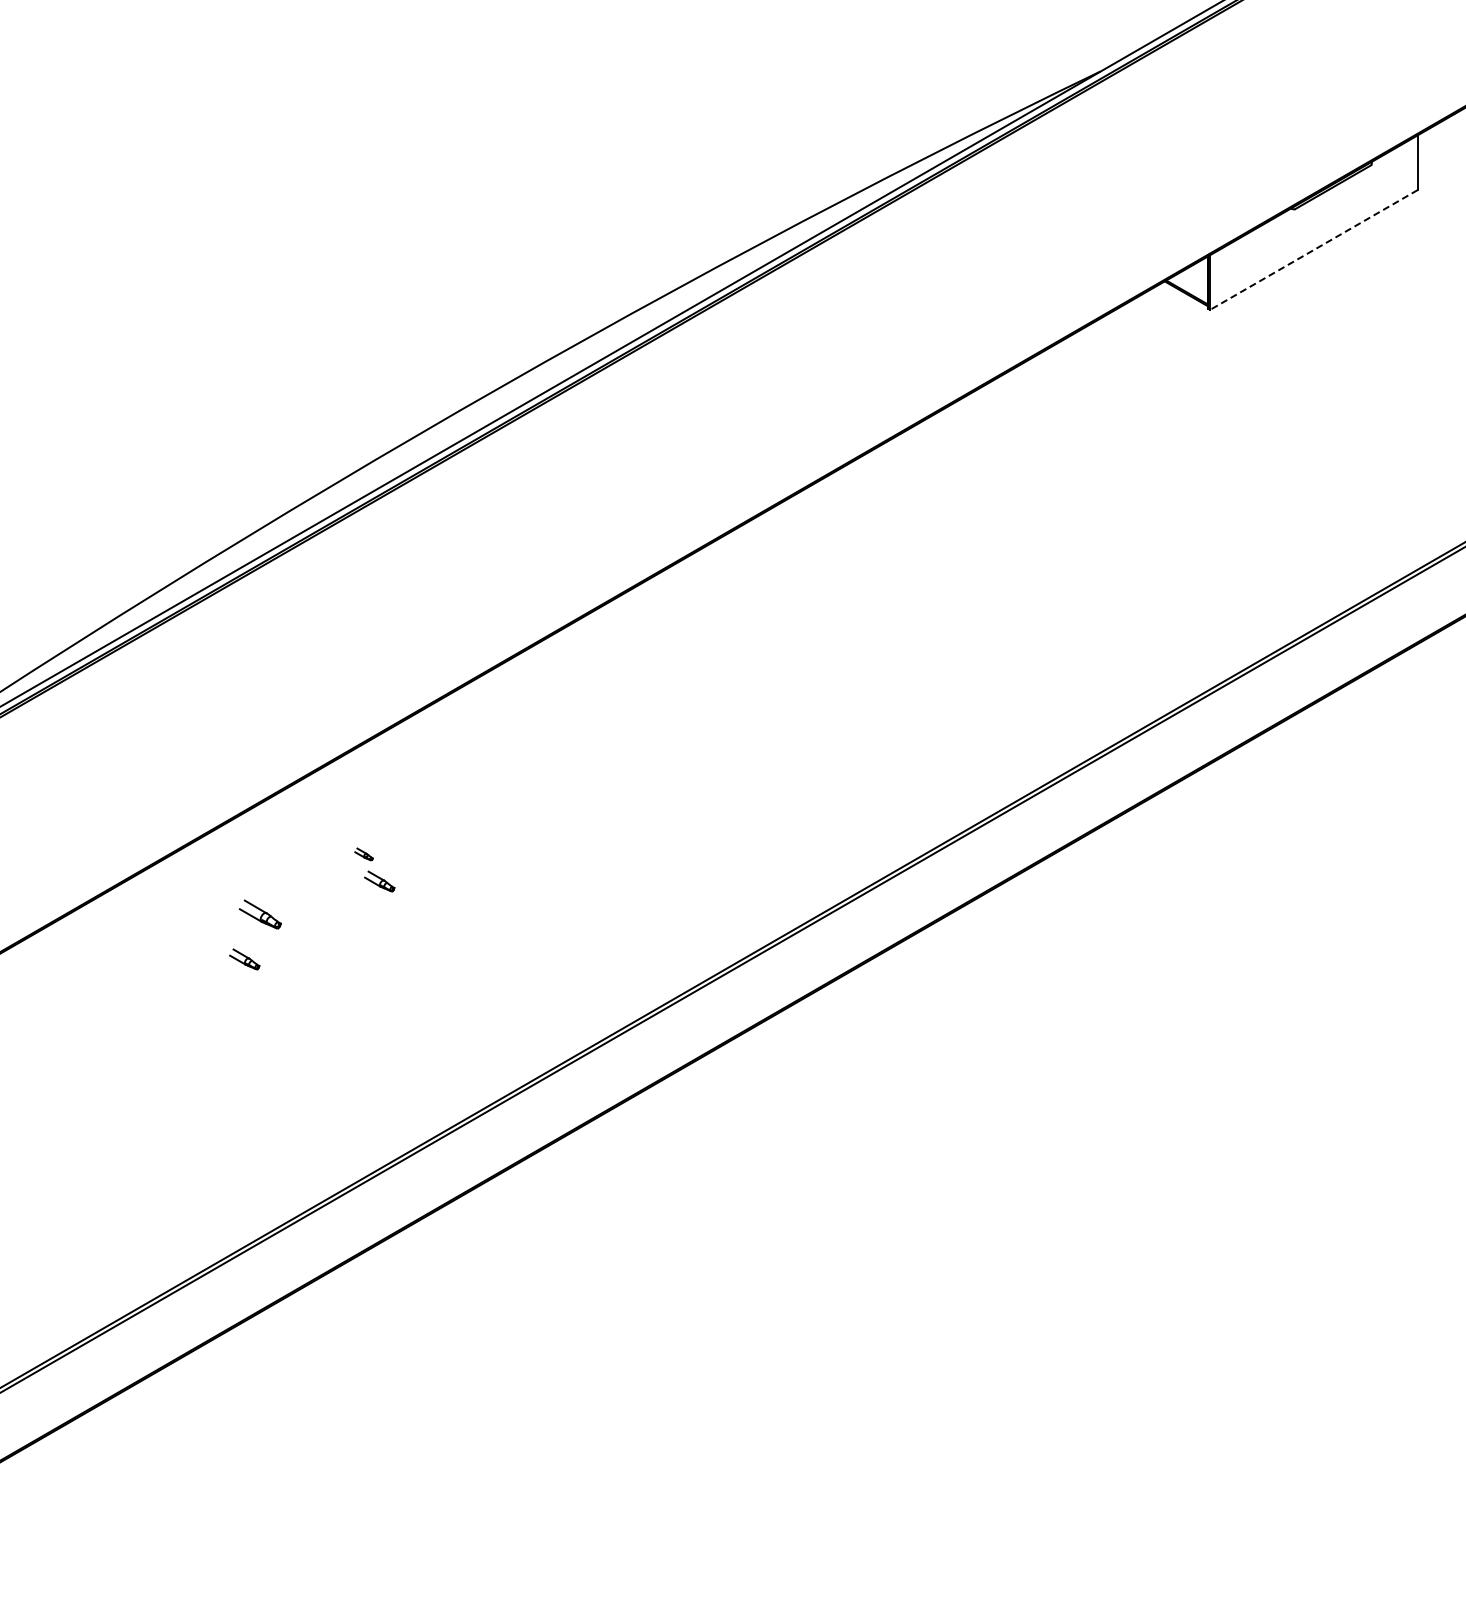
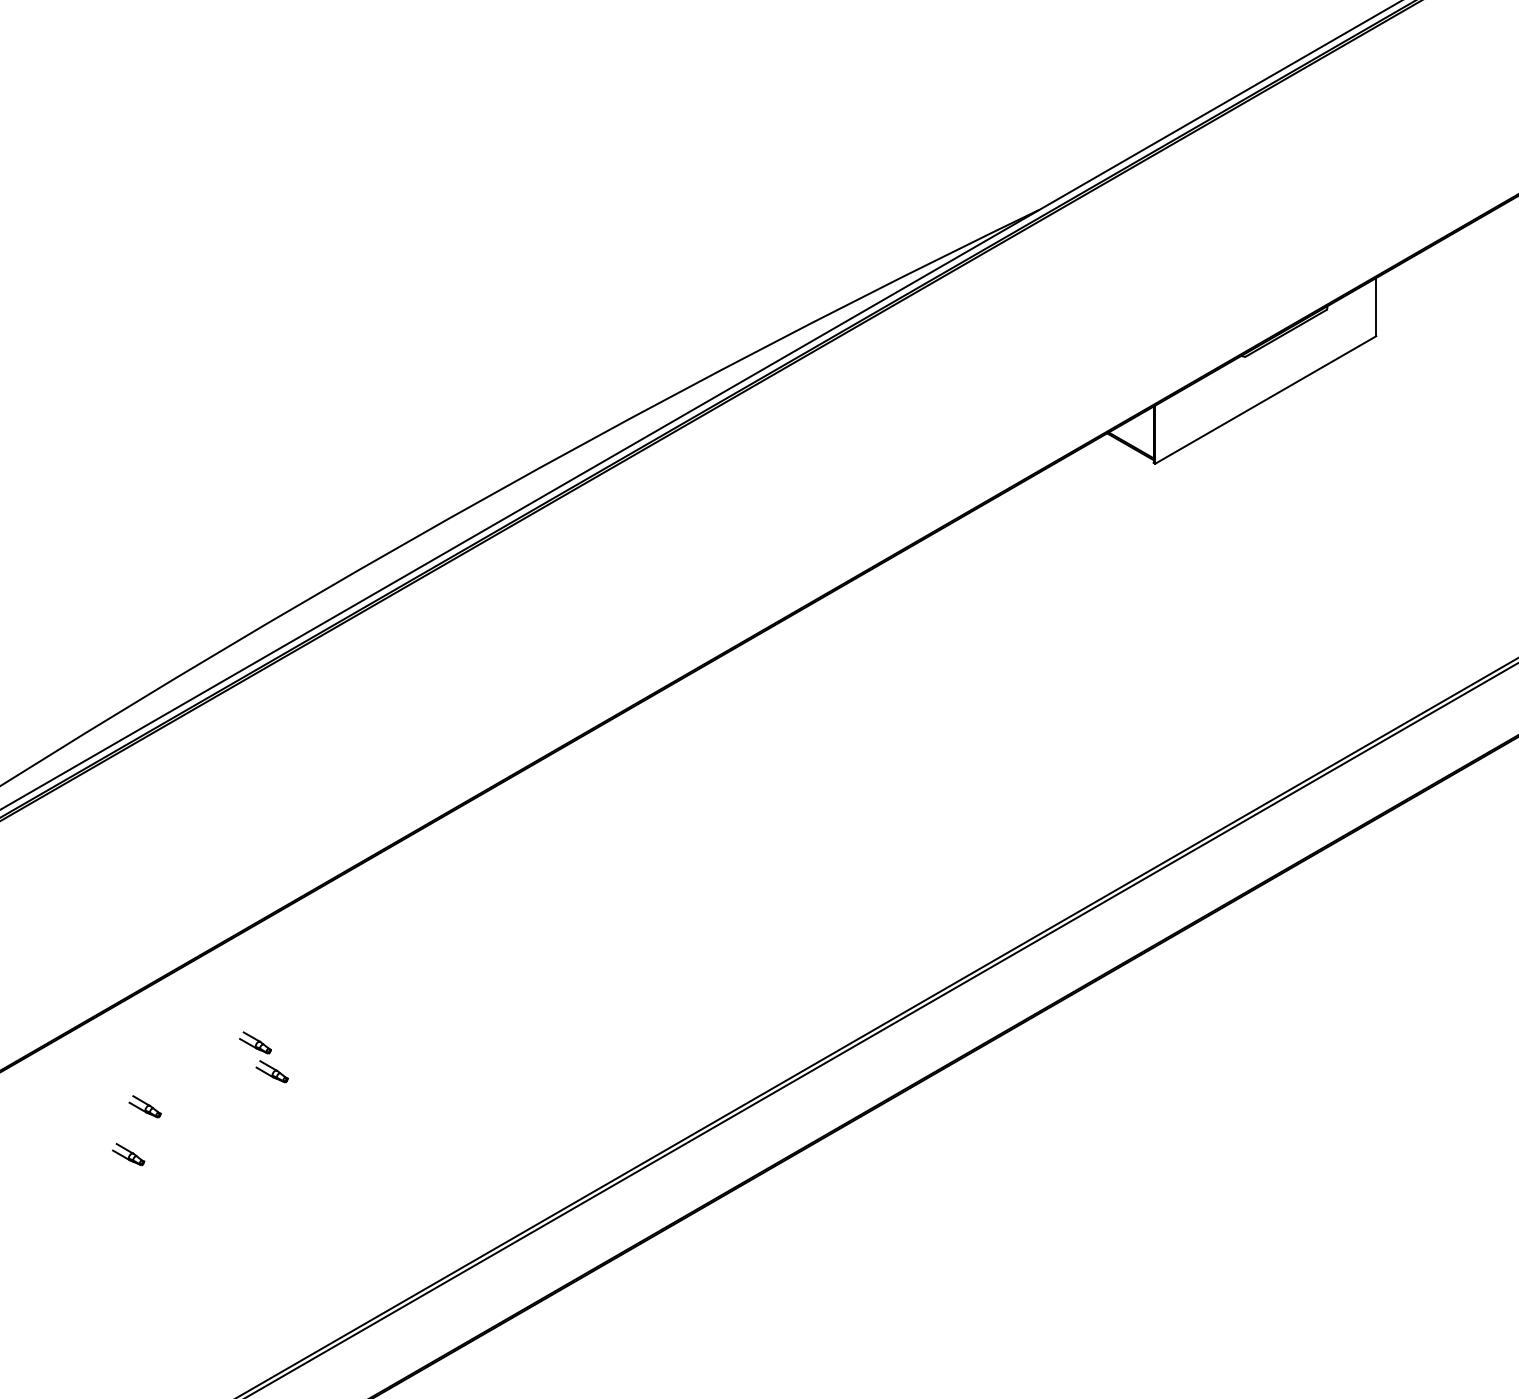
line: (1313, 249) -> (1265, 399), dashed -> solid
part: (363, 854) -> (254, 1042), size x1.67
part: (259, 914) -> (144, 1106), size x0.71

